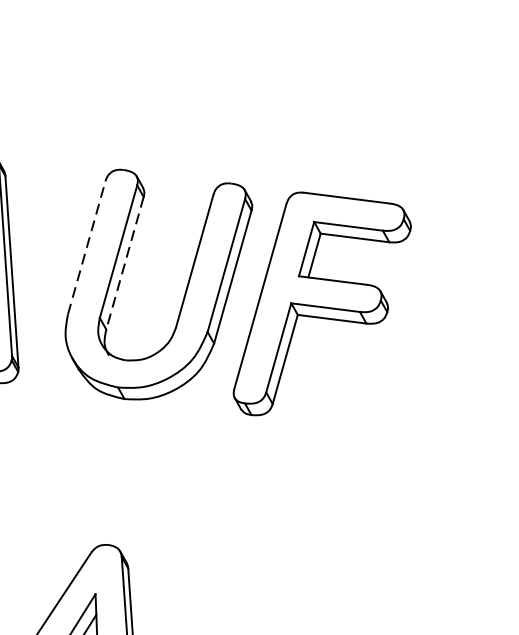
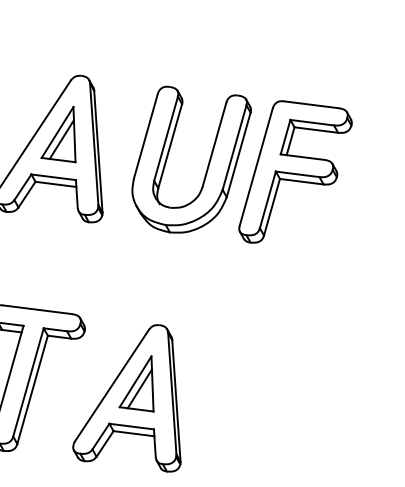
line: (86, 248) -> (145, 136), dashed -> solid
line: (125, 263) -> (170, 146), dashed -> solid

